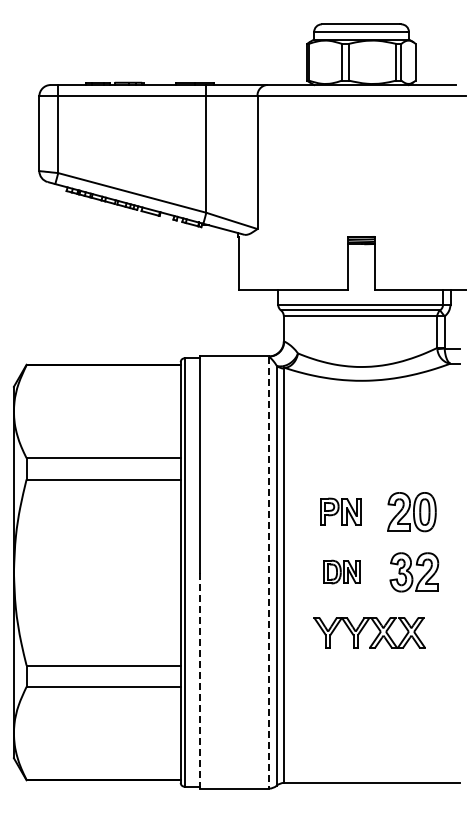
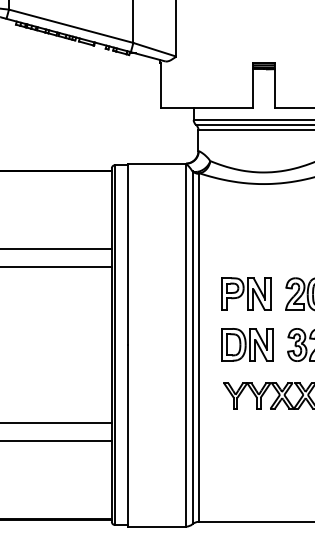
part: (340, 511) -> (246, 293), size x1.43
part: (341, 571) -> (246, 344), size x1.67
line: (269, 572) -> (186, 345), dashed -> solid
line: (199, 680) -> (127, 435), dashed -> solid

